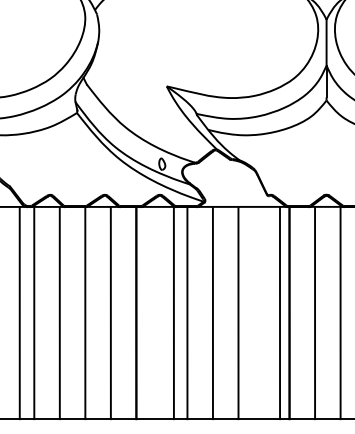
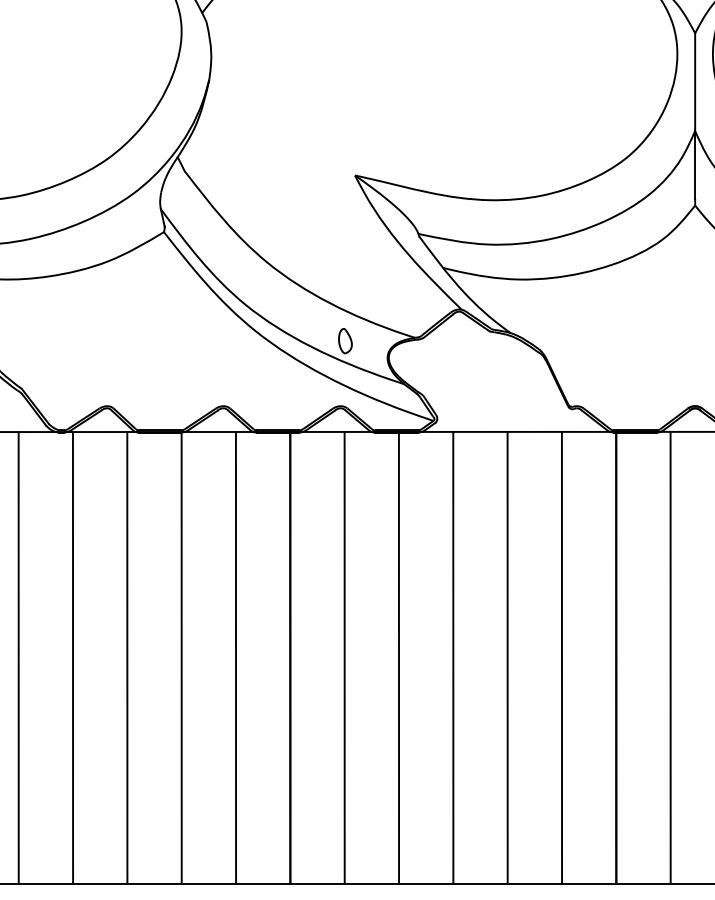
line: (19, 313) -> (18, 658), moved
line: (173, 313) -> (343, 658), moved
line: (279, 313) -> (560, 658), moved

